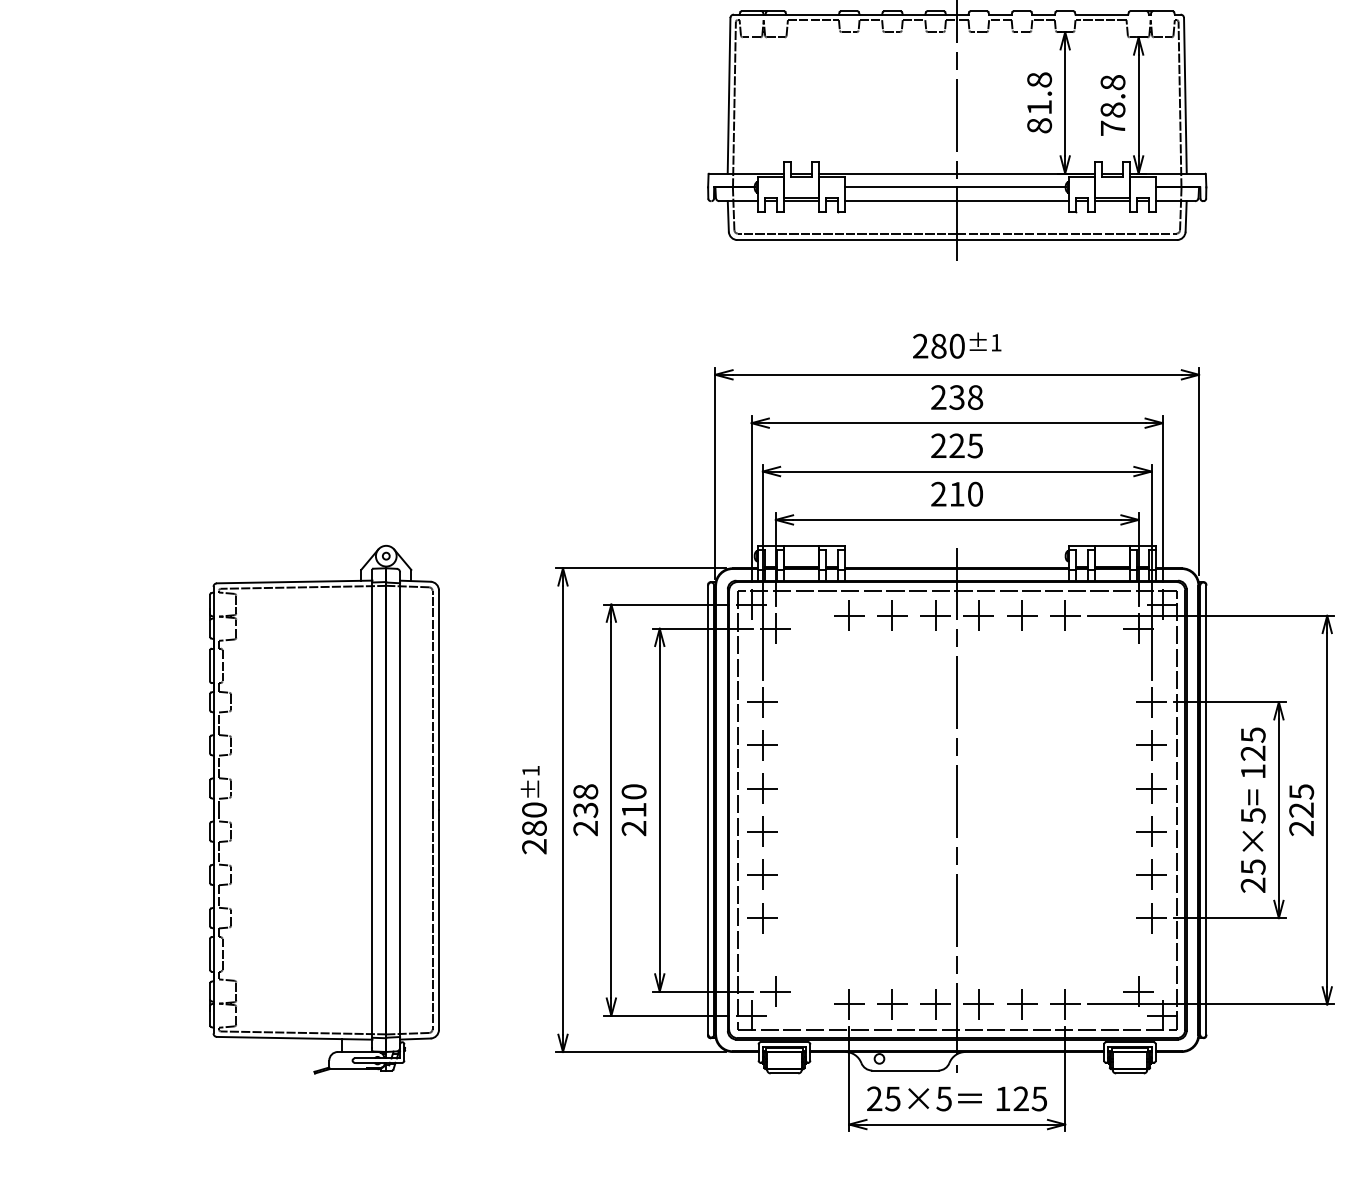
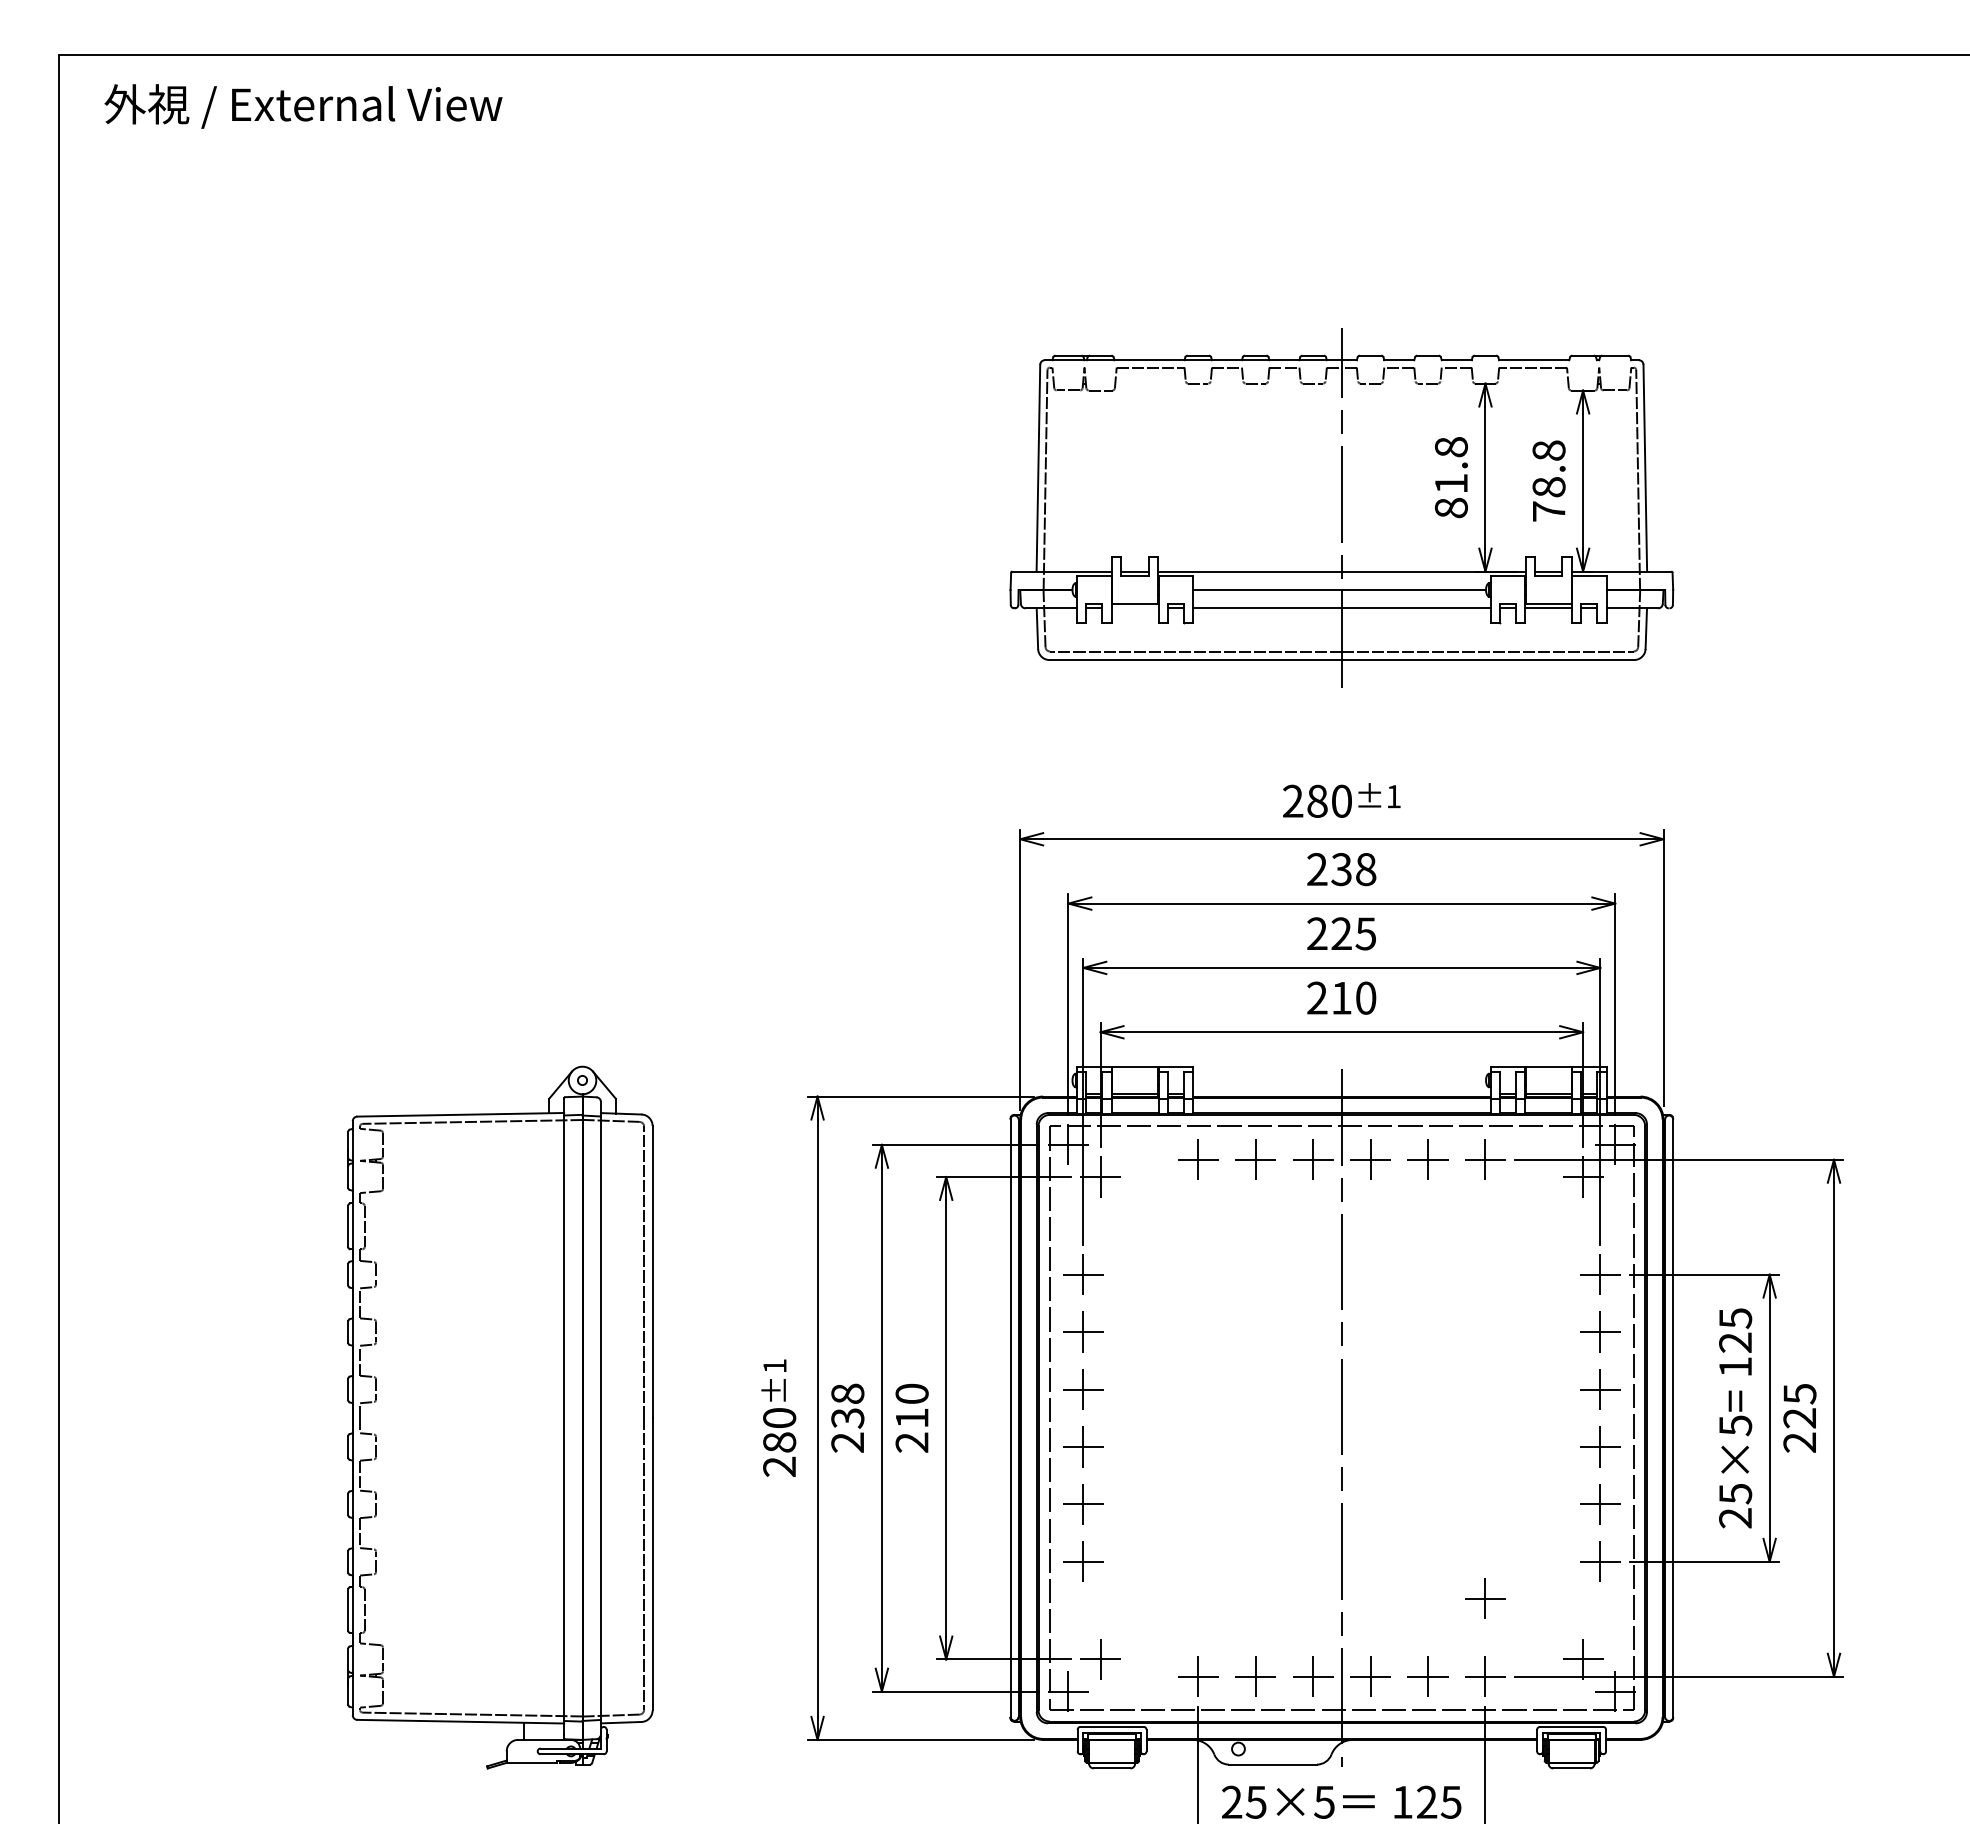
line: (801, 201) -> (1134, 608), removed
part: (1065, 945) -> (1485, 1598), added

